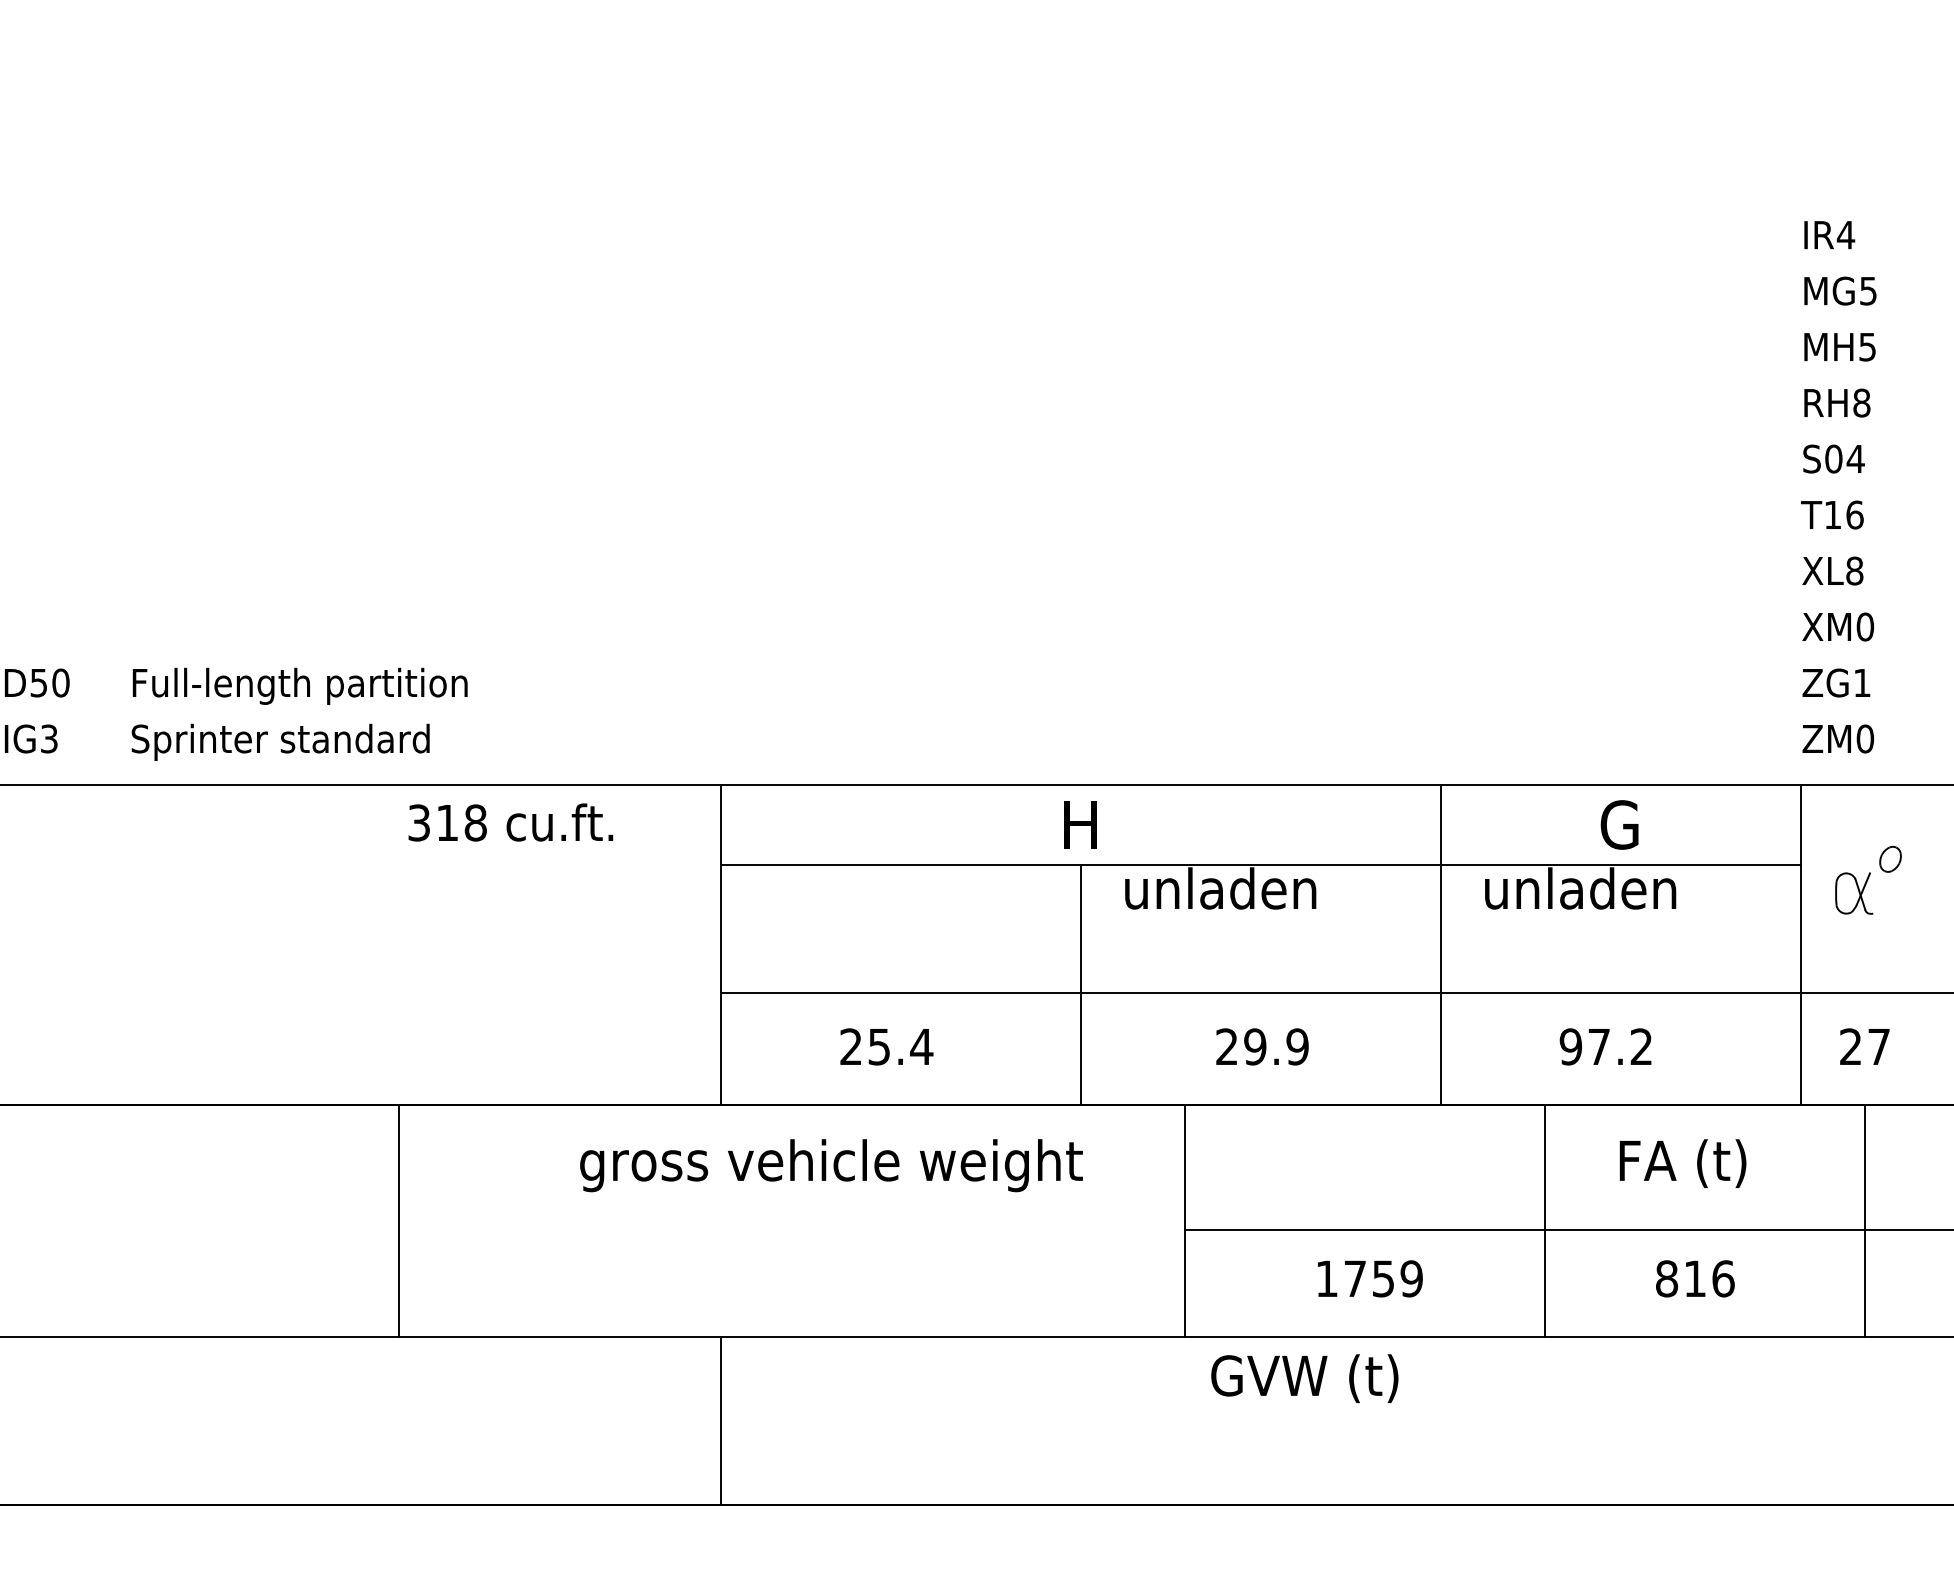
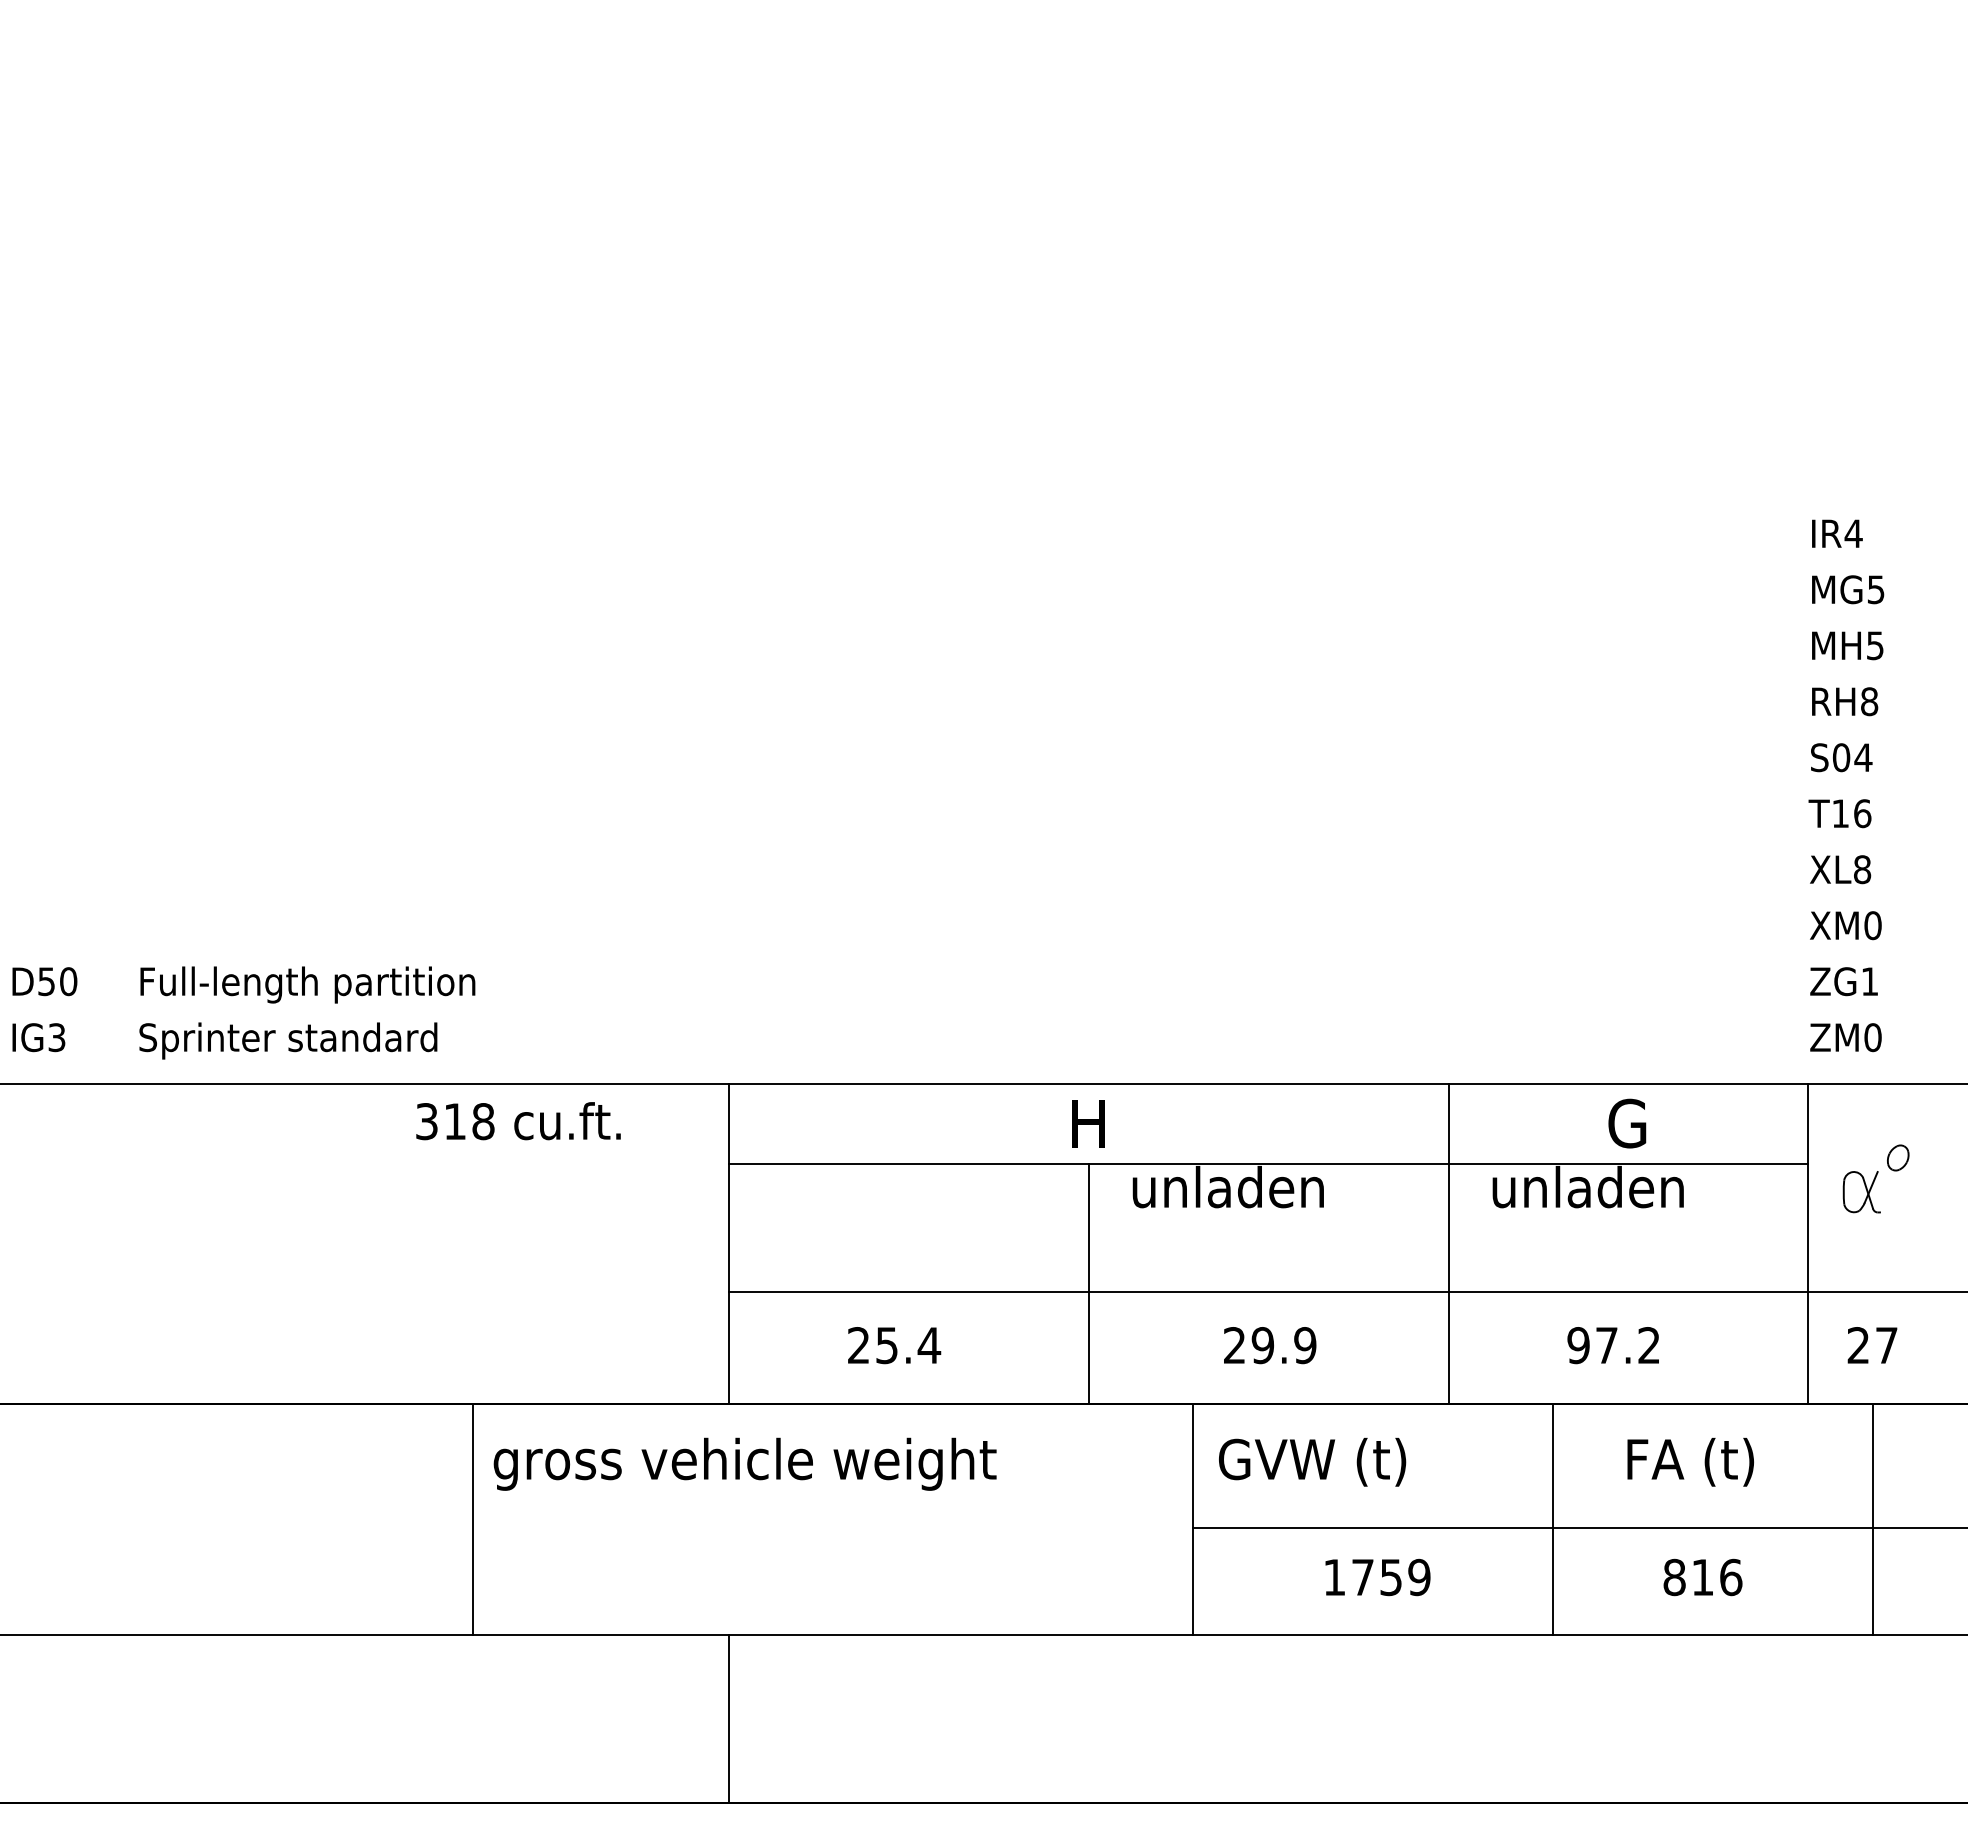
text: (830, 1164) -> (744, 1463), moved
line: (399, 1220) -> (473, 1519), moved
text: (1304, 1377) -> (1312, 1461), moved

